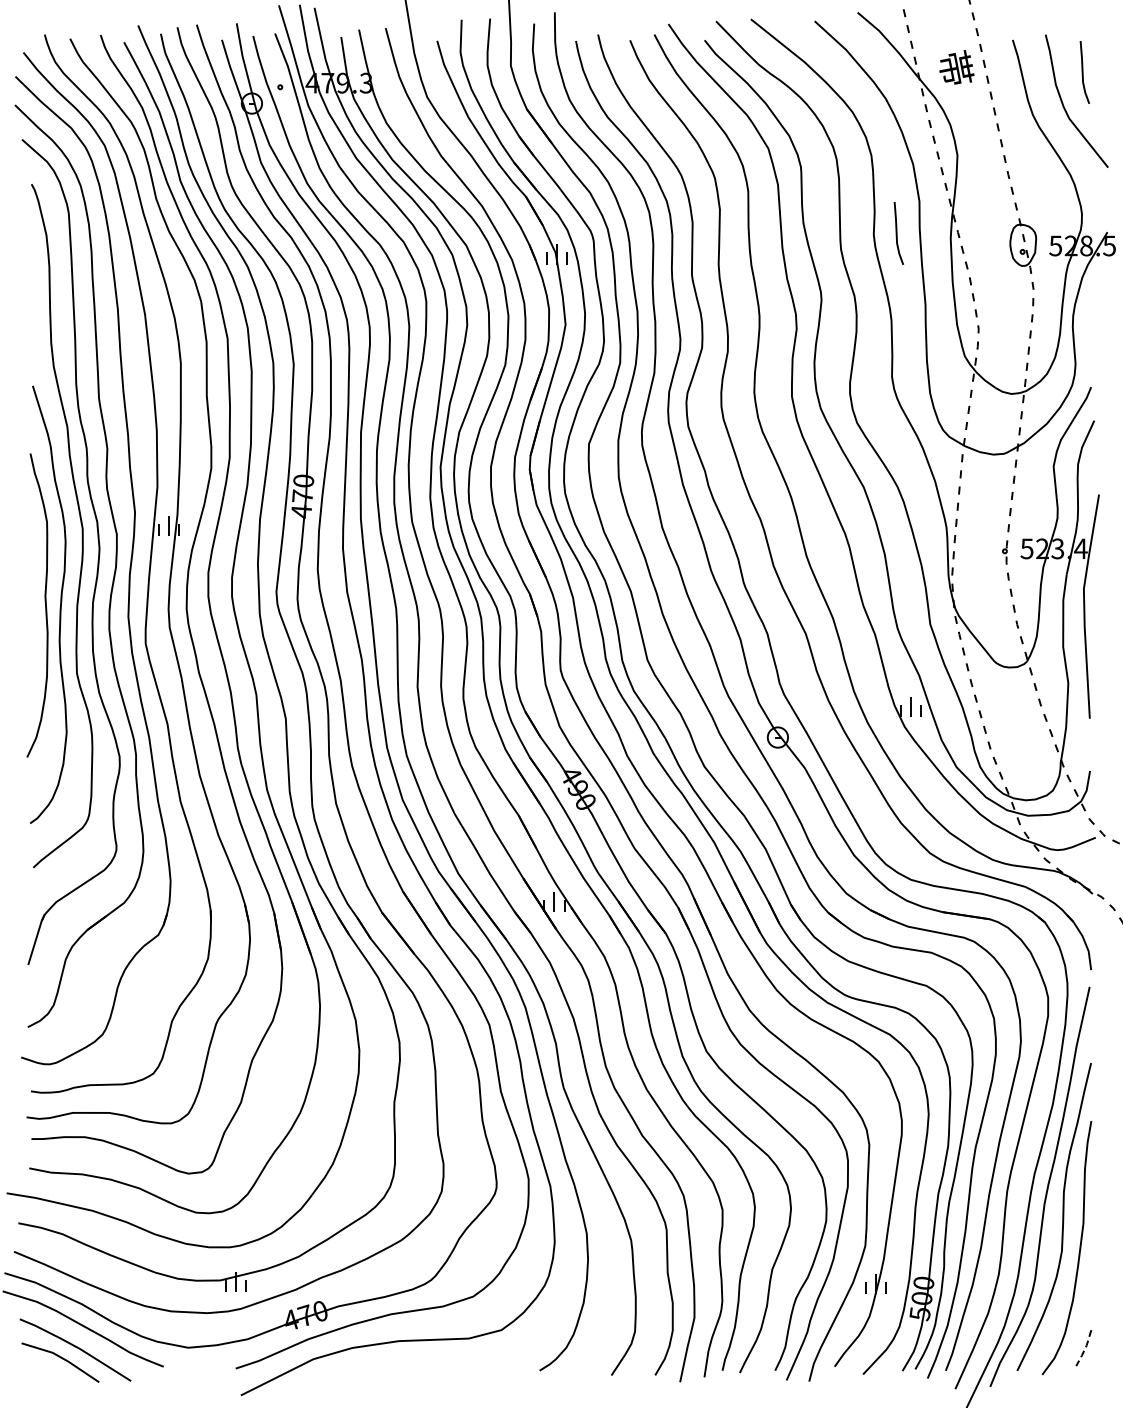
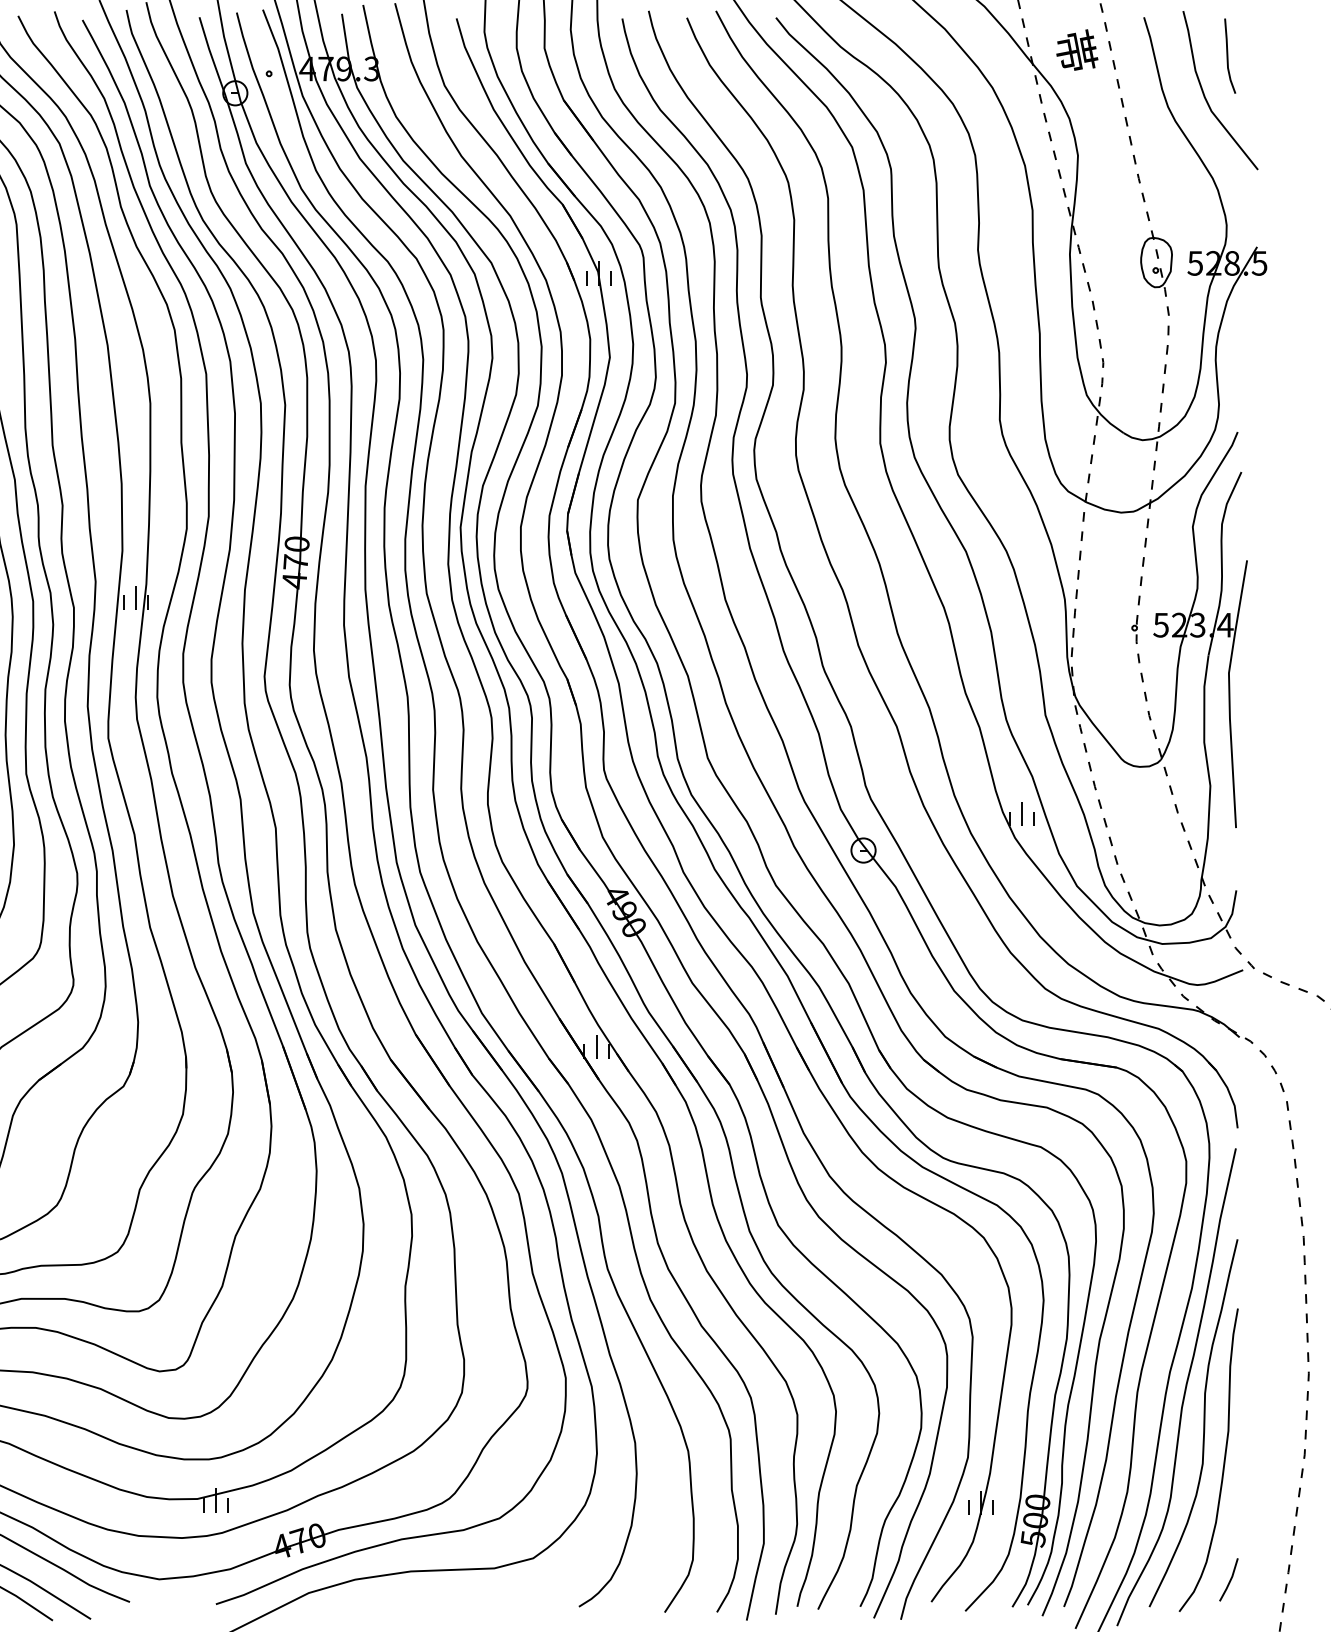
line: (897, 233) -> (1006, 248), removed
line: (1085, 1348) -> (1230, 1580), dashed -> solid

